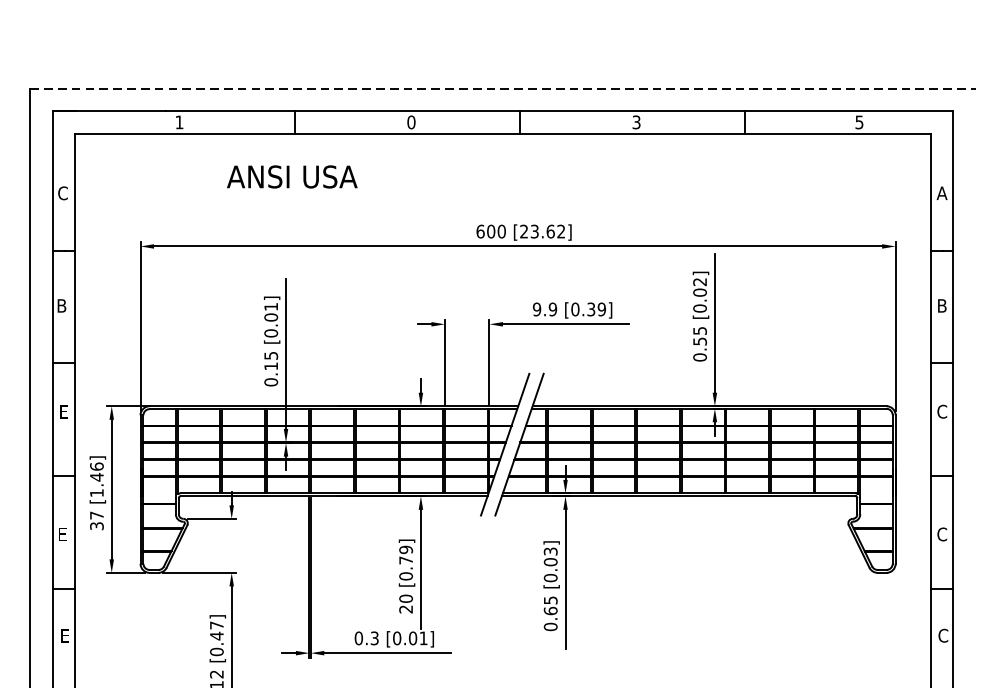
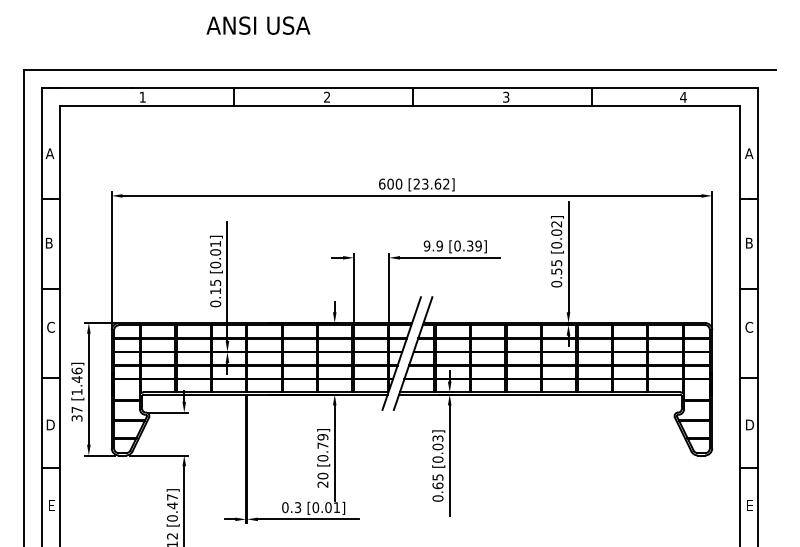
line: (503, 88) -> (400, 70), dashed -> solid
text: (410, 121) -> (326, 96), 0 -> 2
text: (859, 122) -> (683, 97), 5 -> 4
text: (292, 176) -> (258, 25), moved
text: (62, 193) -> (49, 153), C -> A
text: (63, 410) -> (50, 326), E -> C
text: (63, 533) -> (50, 424), E -> D
text: (942, 533) -> (749, 424), C -> D
text: (943, 635) -> (750, 505), C -> E

